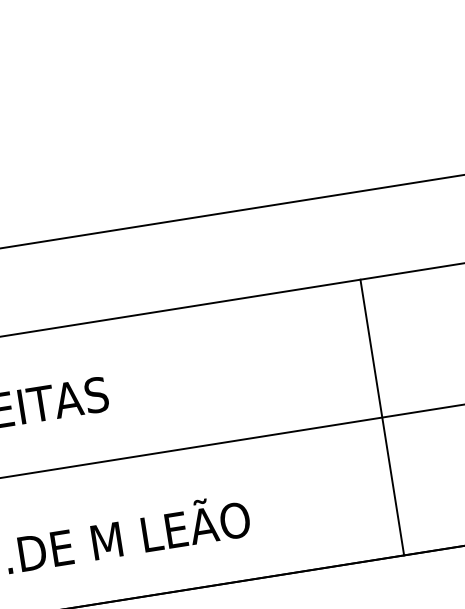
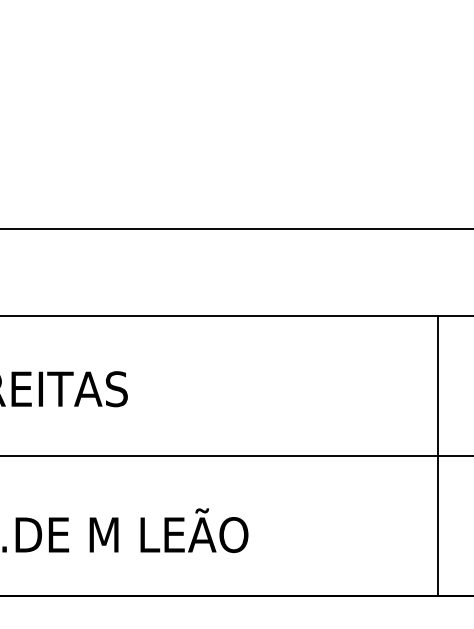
line: (382, 417) -> (438, 455), moved

